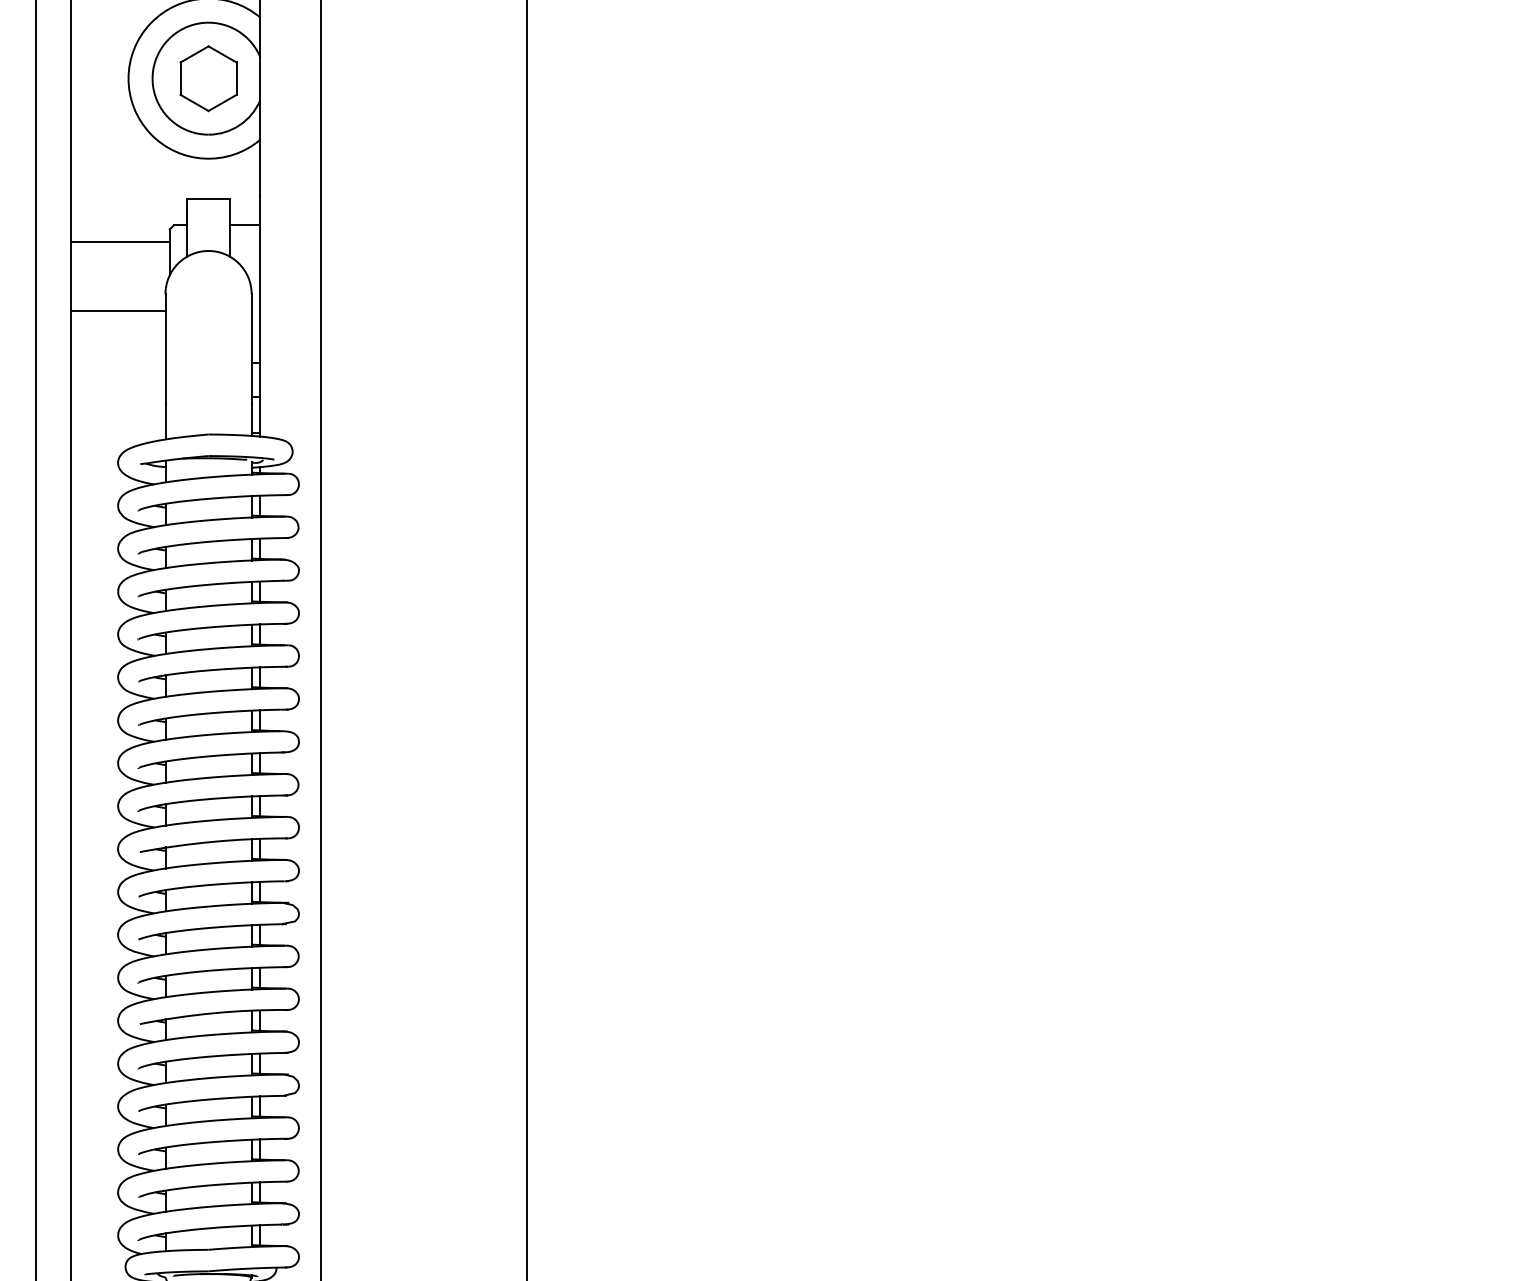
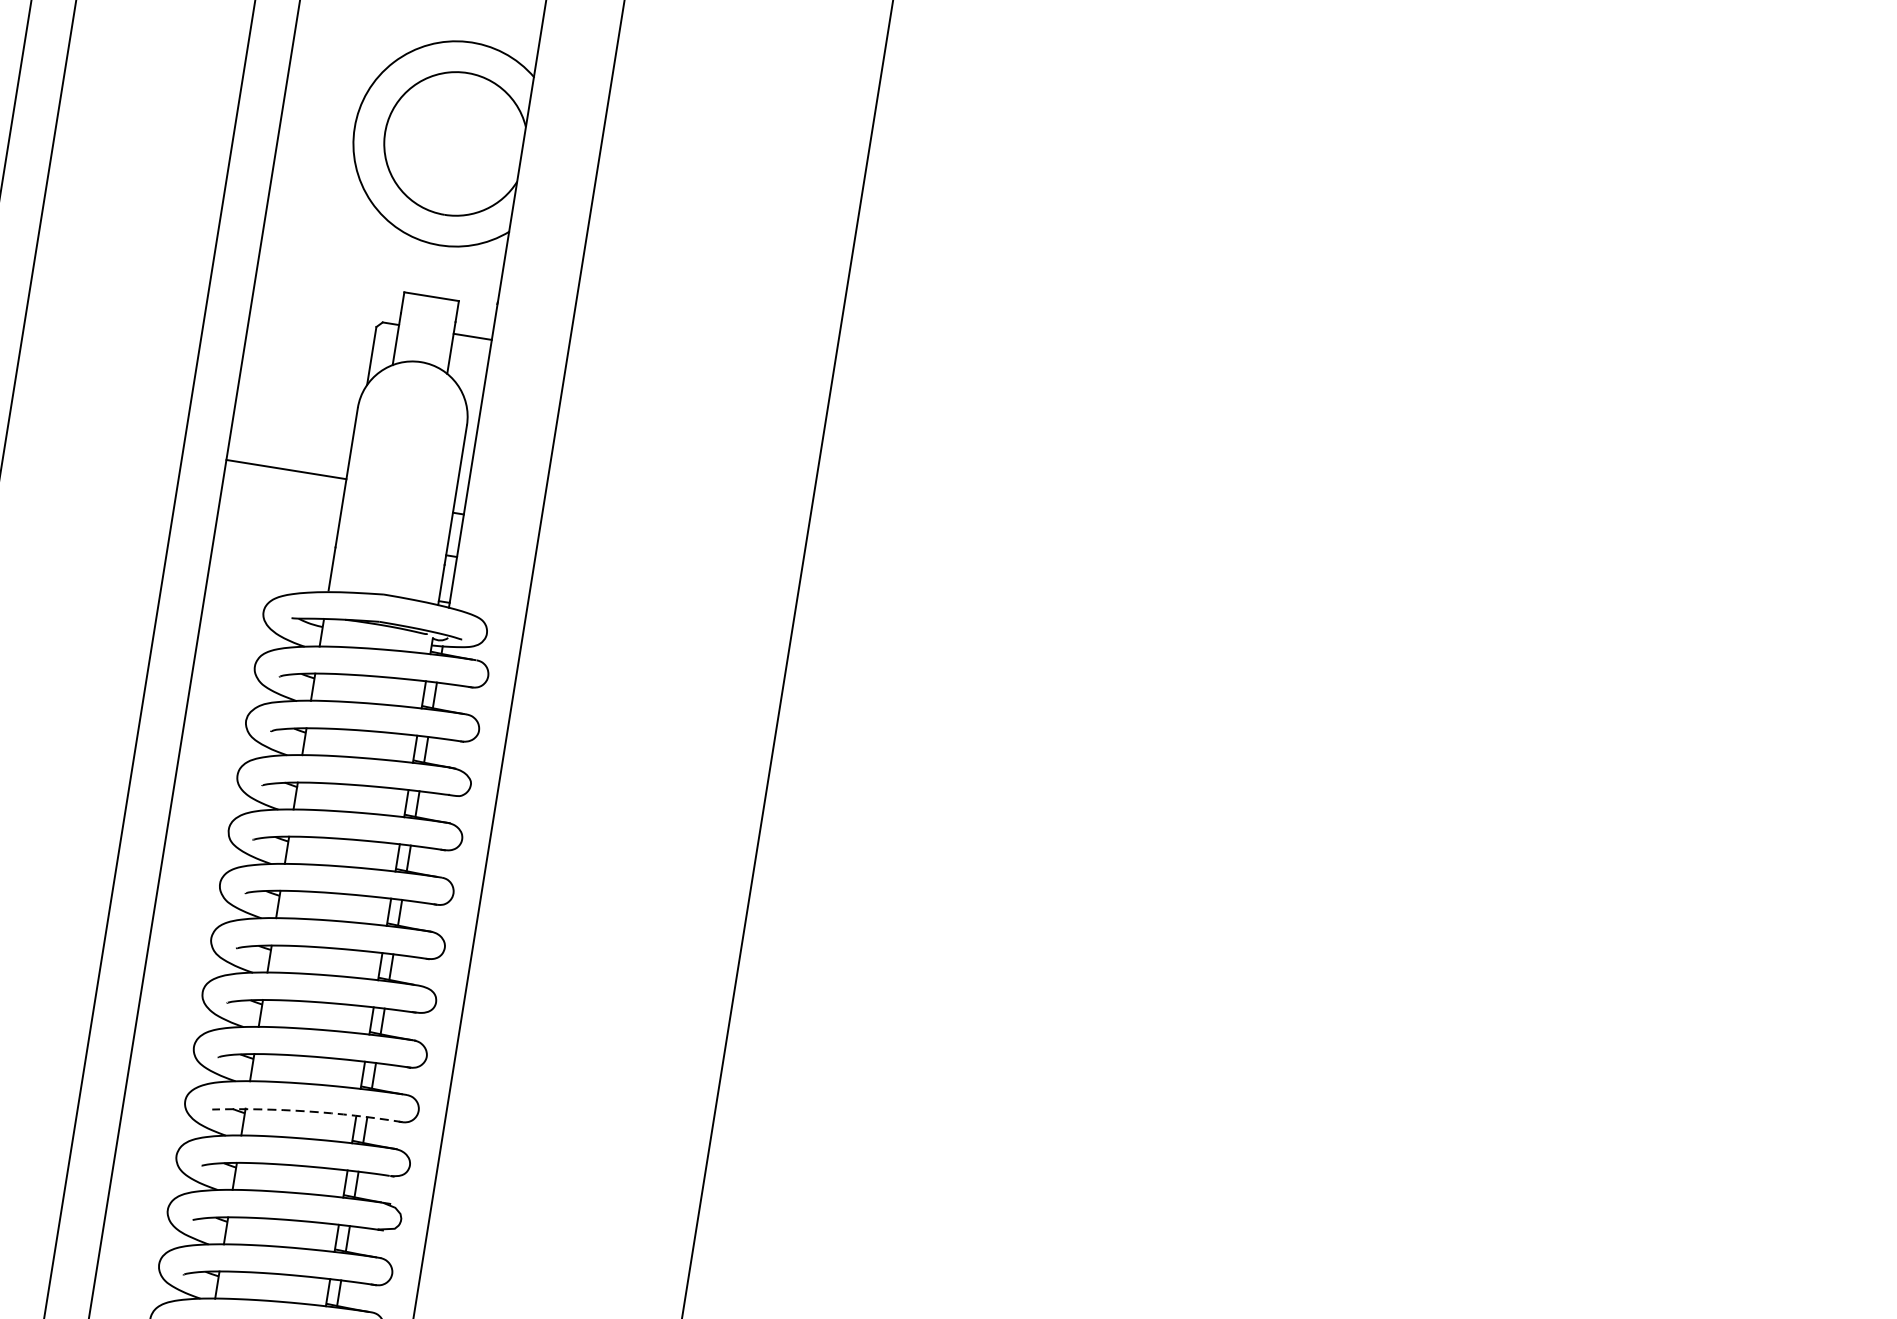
part: (208, 78) -> (456, 143), removed
line: (119, 242) -> (310, 333), removed
line: (117, 311) -> (285, 469), moved
arc: (213, 841) -> (307, 1111), solid -> dashed

